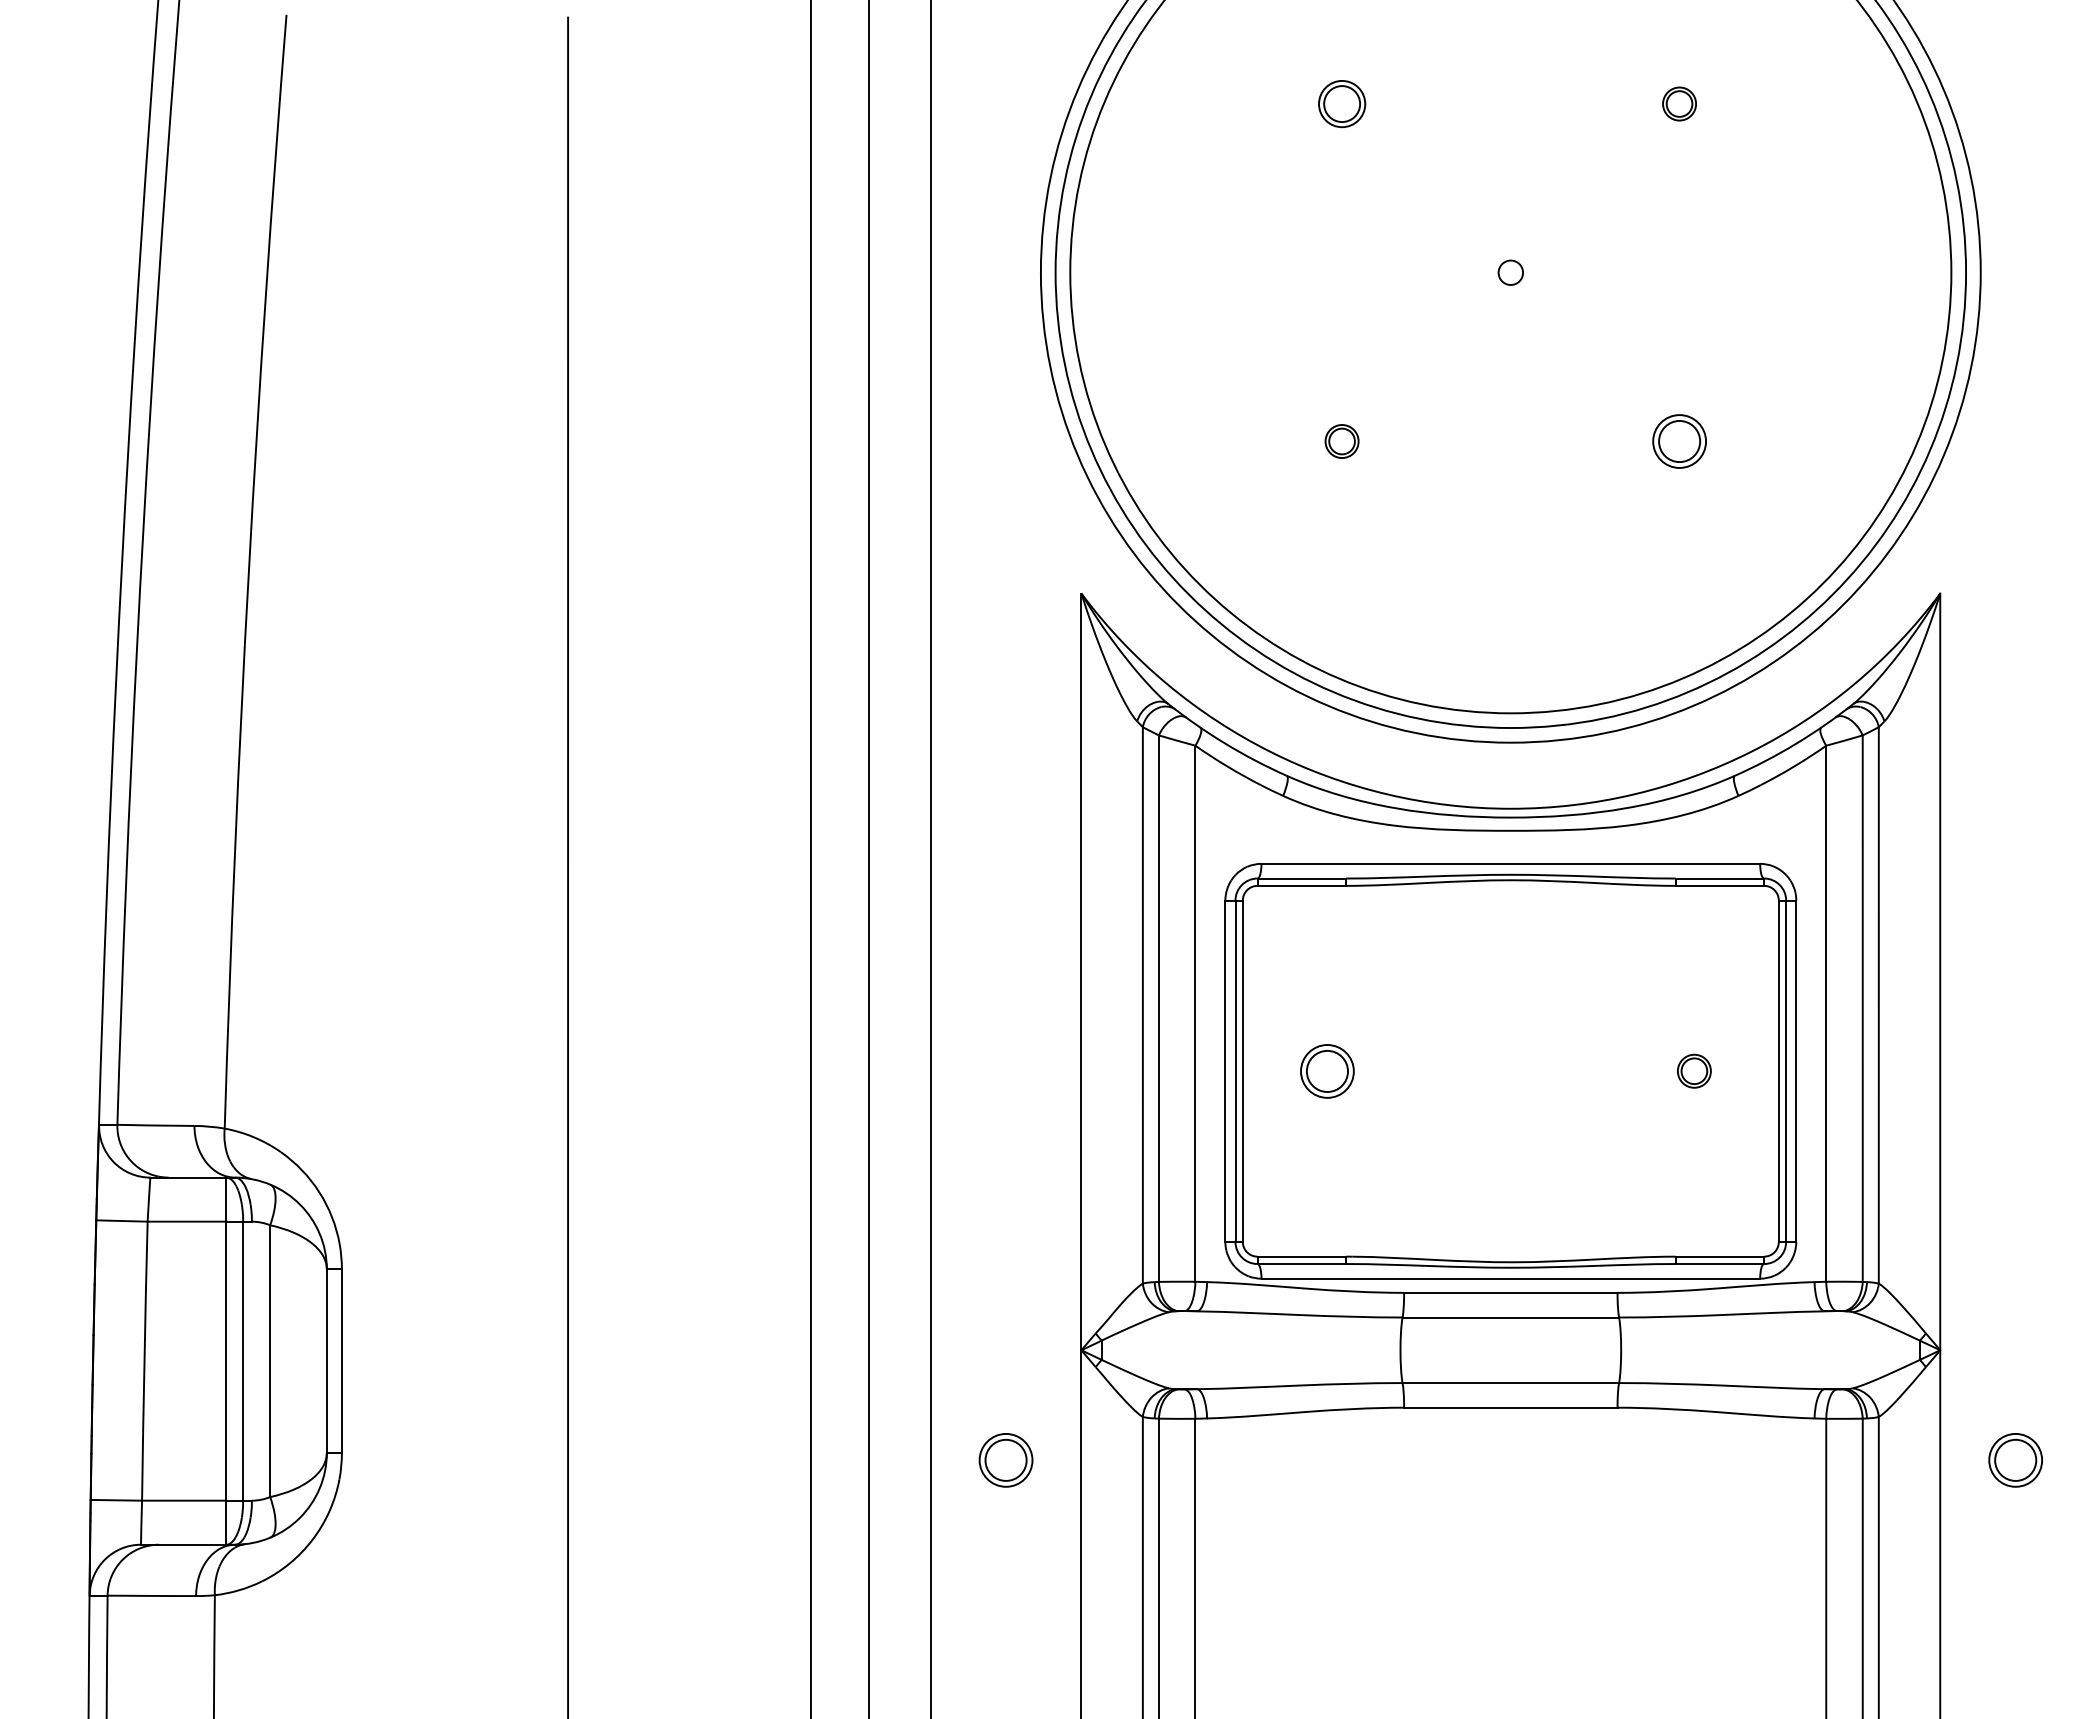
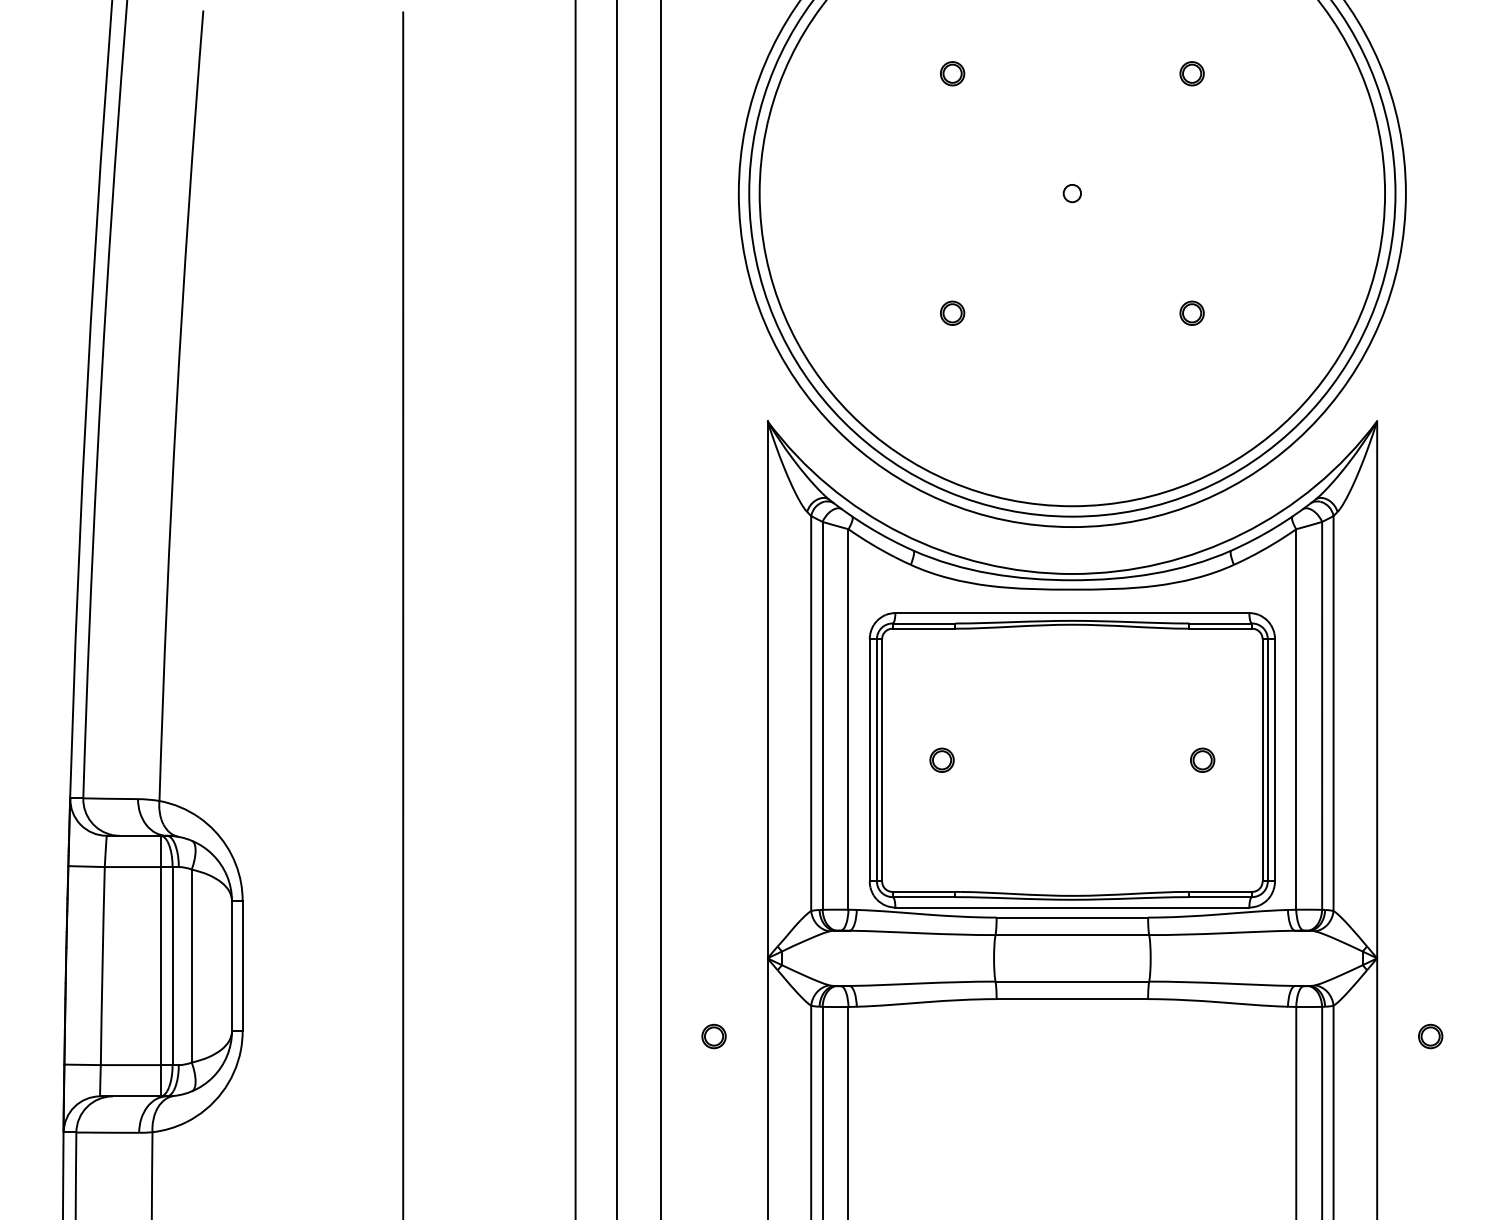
part: (1341, 103) -> (952, 73), size x0.71
part: (1679, 441) -> (1192, 313), size x0.62
part: (1326, 1070) -> (941, 759), size x0.62
part: (1005, 1460) -> (713, 1036), size x0.62
part: (2015, 1460) -> (1430, 1036), size x0.62

